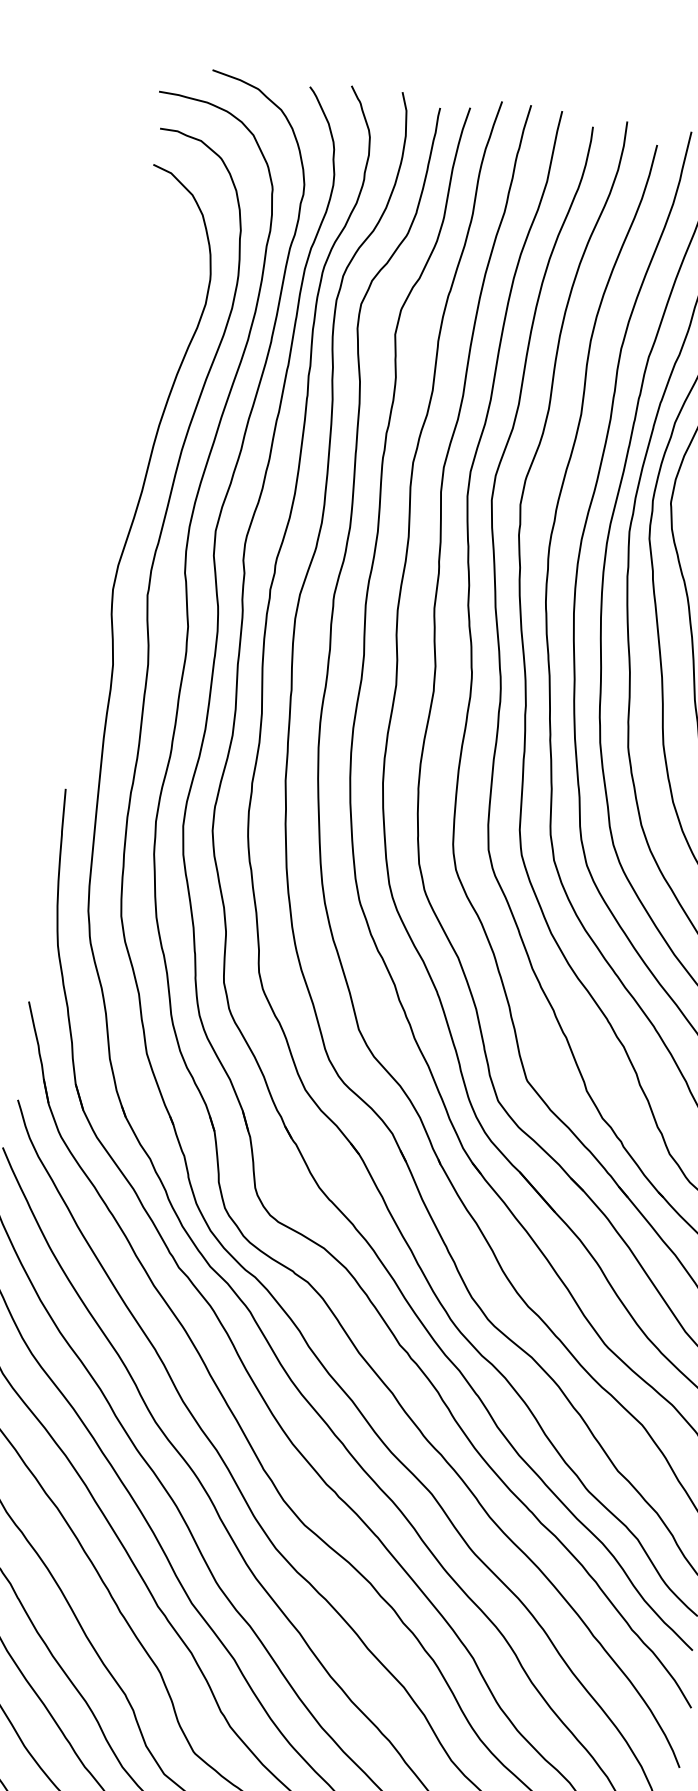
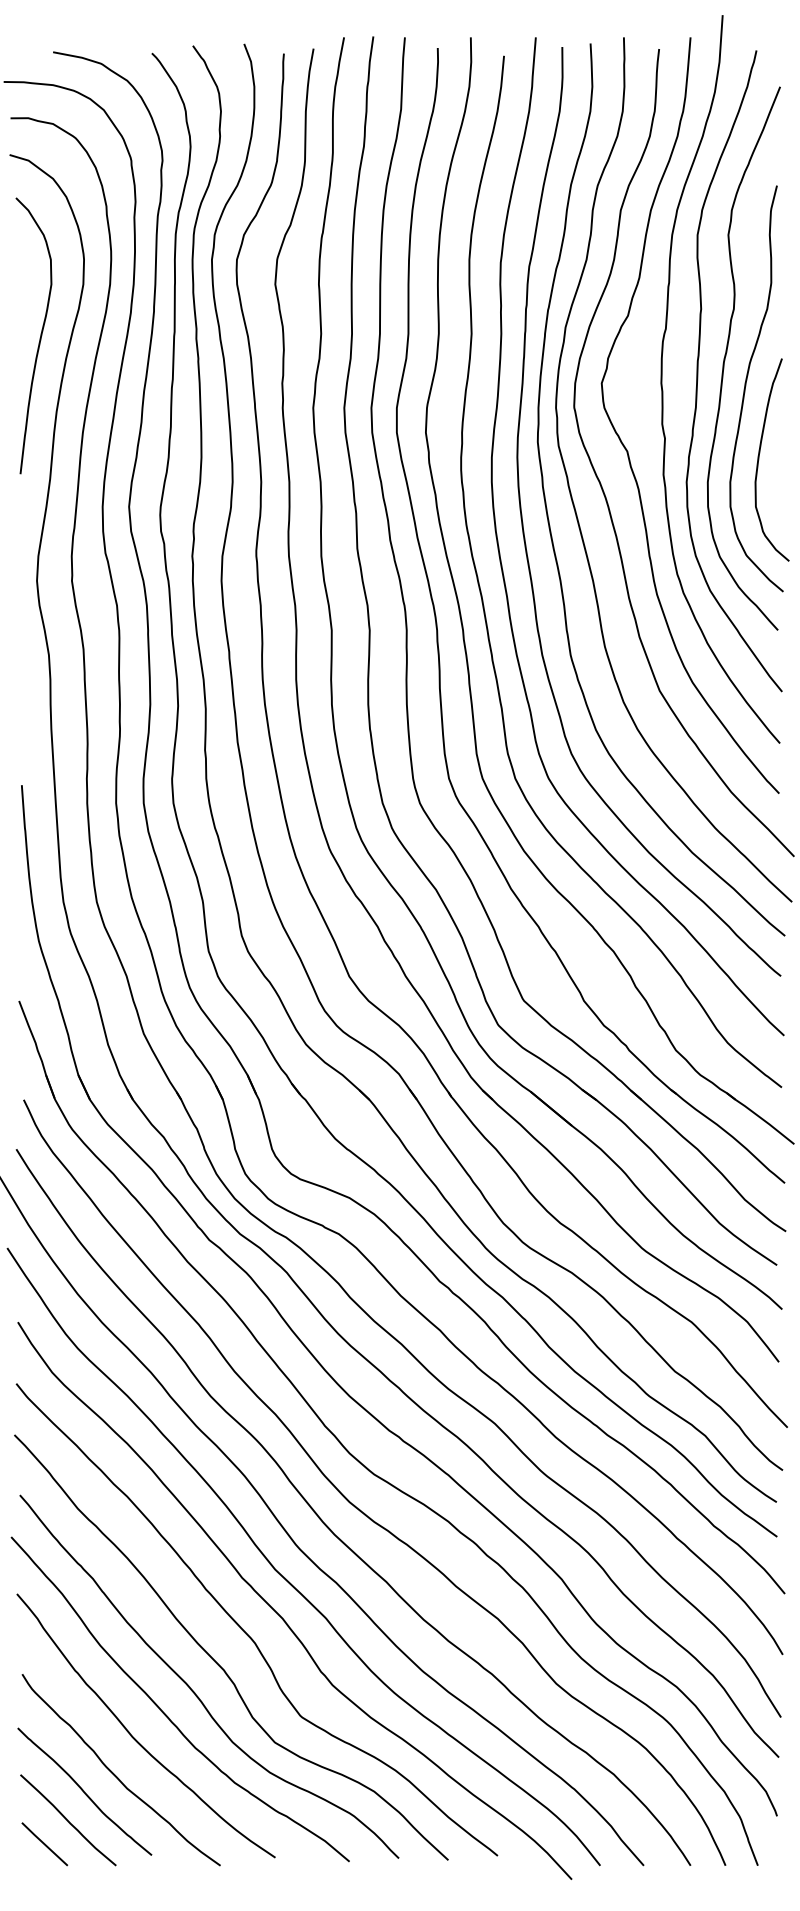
curve: (153, 350) -> (39, 338), added

